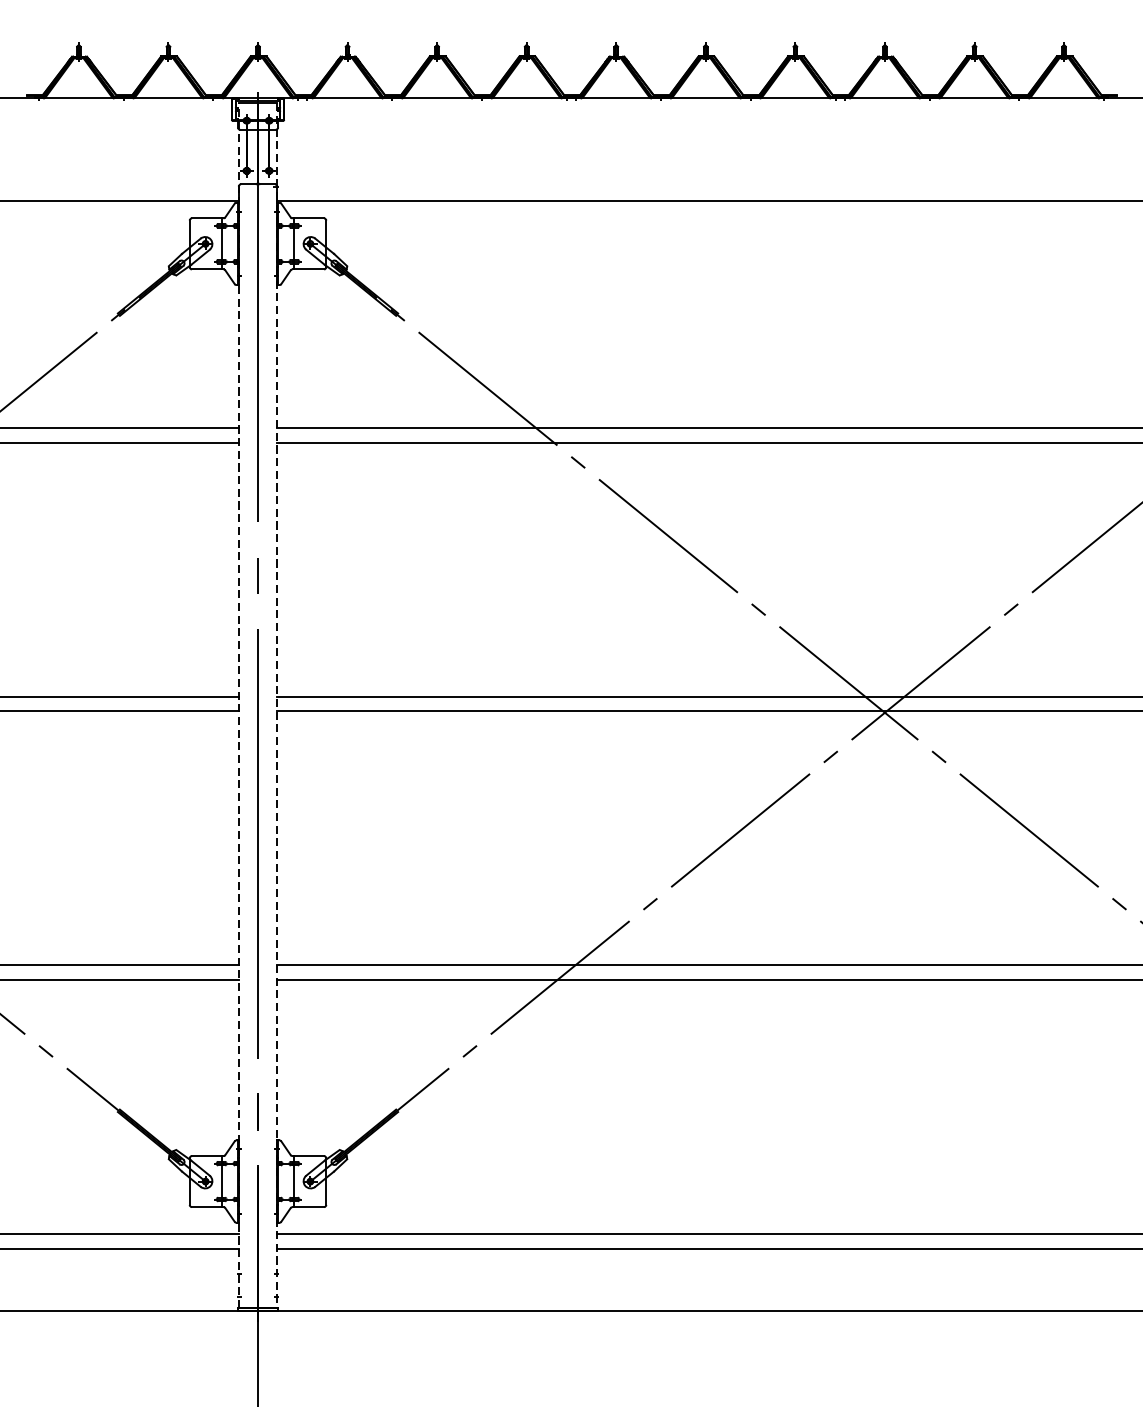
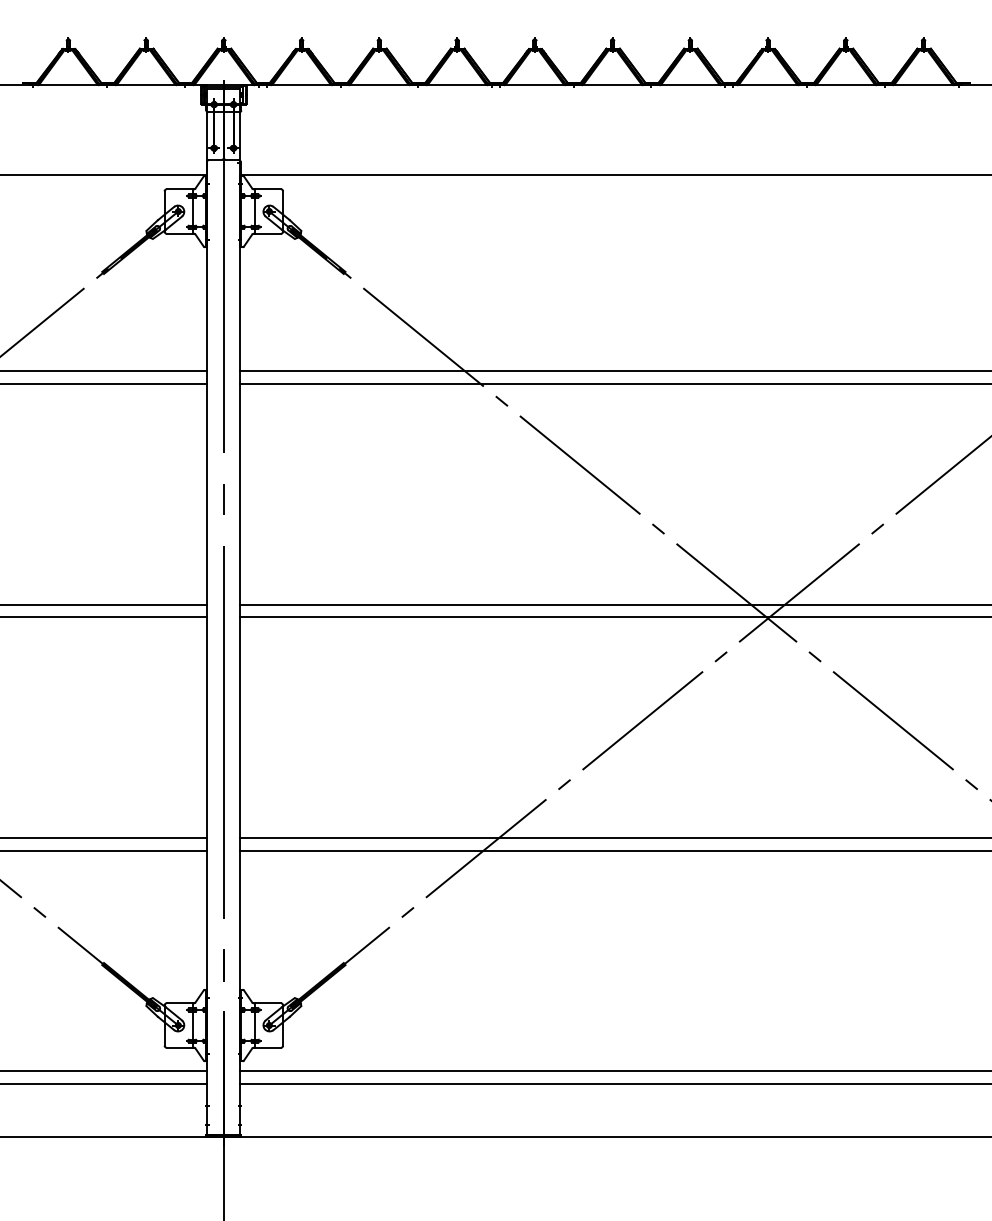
line: (239, 705) -> (207, 612), dashed -> solid
line: (277, 705) -> (240, 612), dashed -> solid

